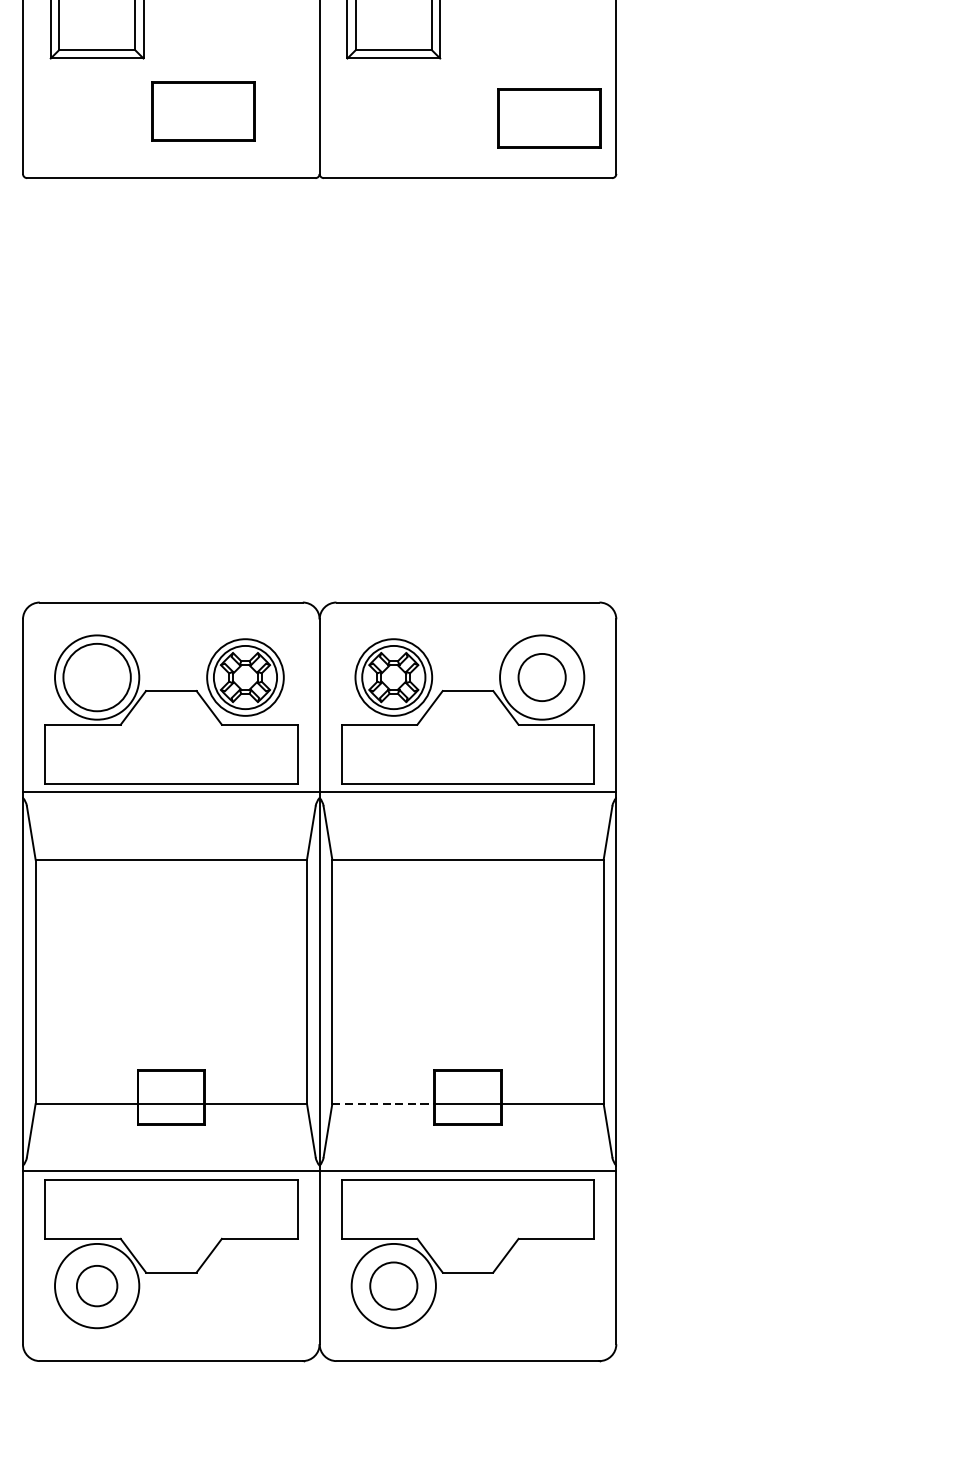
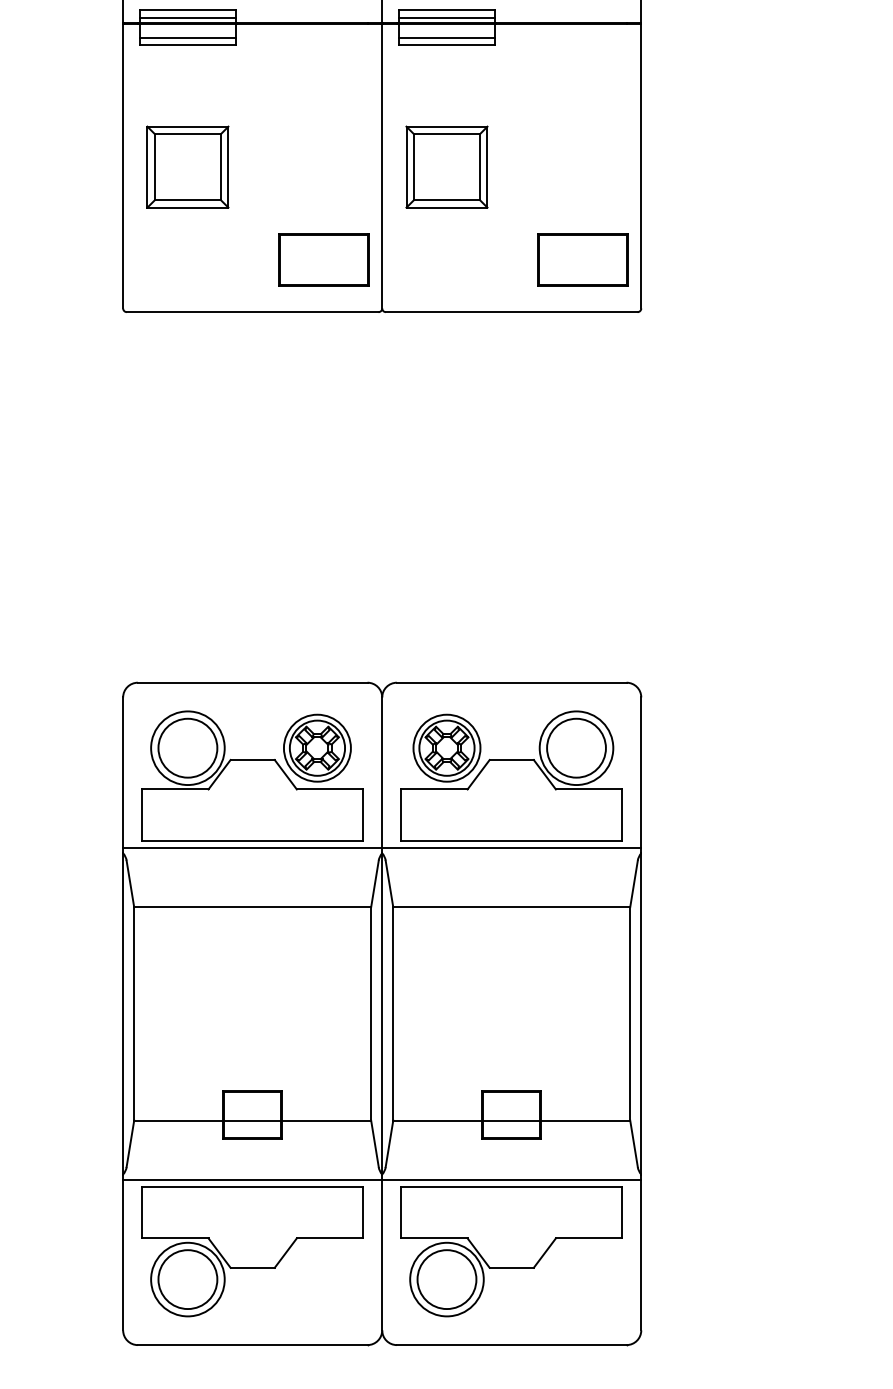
part: (203, 110) -> (323, 259), moved
circle: (542, 676) -> (576, 747), size x1.43
line: (382, 1103) -> (437, 1120), dashed -> solid
circle: (96, 1285) -> (187, 1279), size x1.67
circle: (393, 1285) -> (446, 1279), size x1.43

